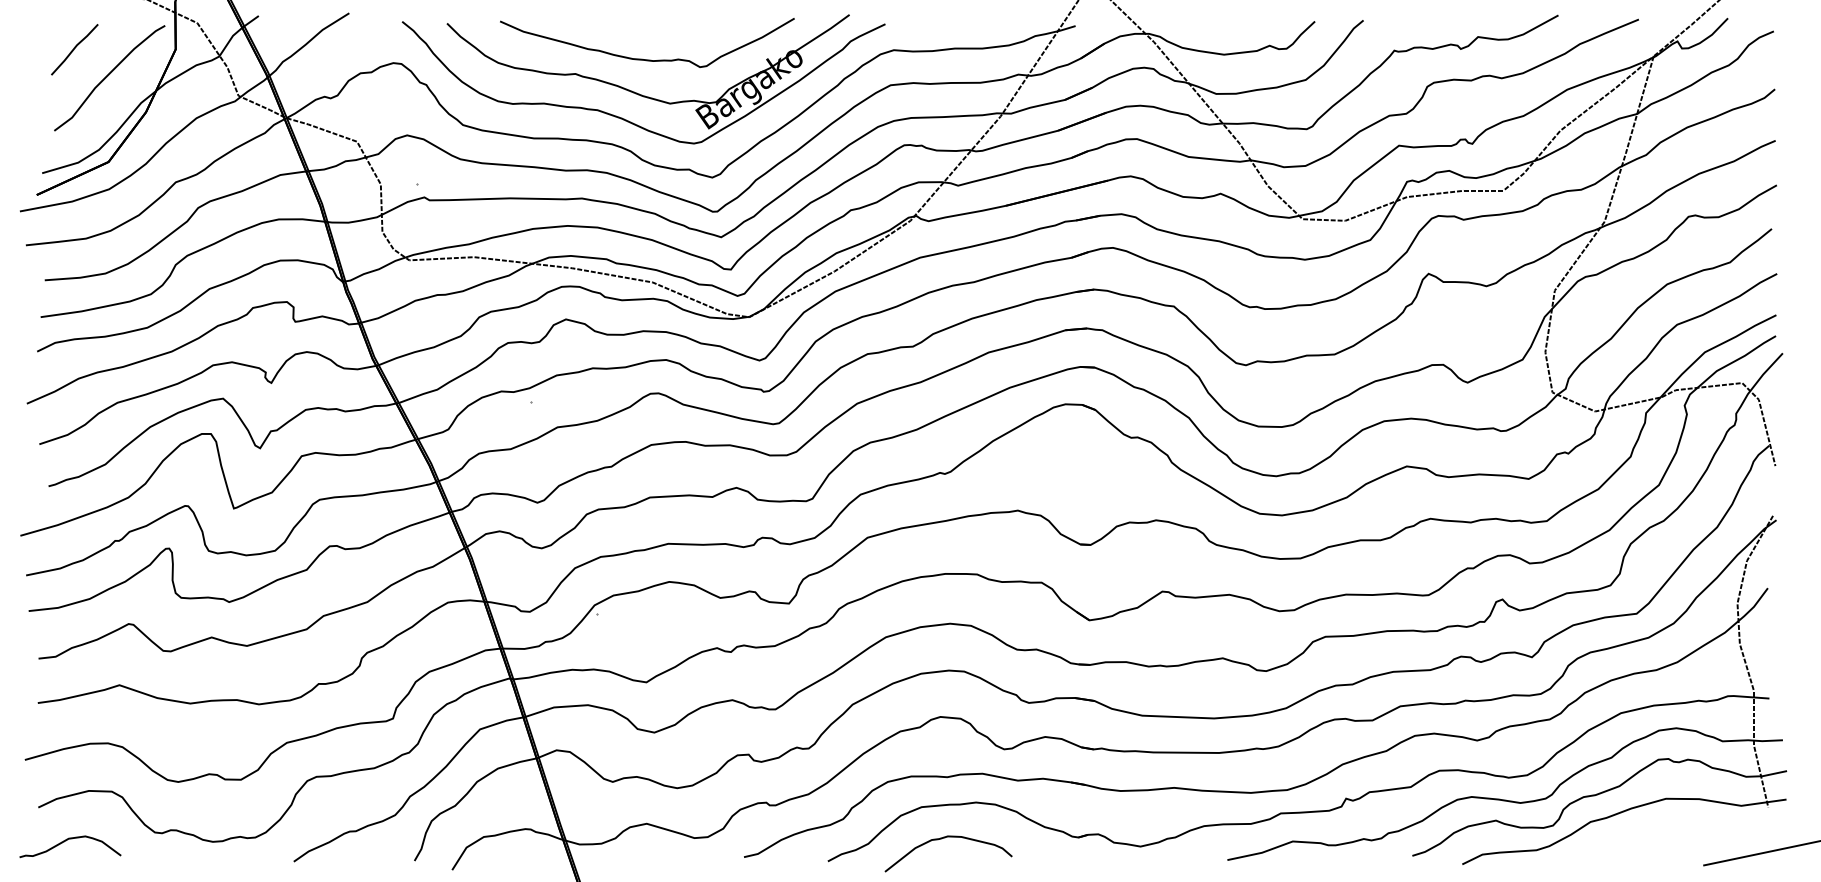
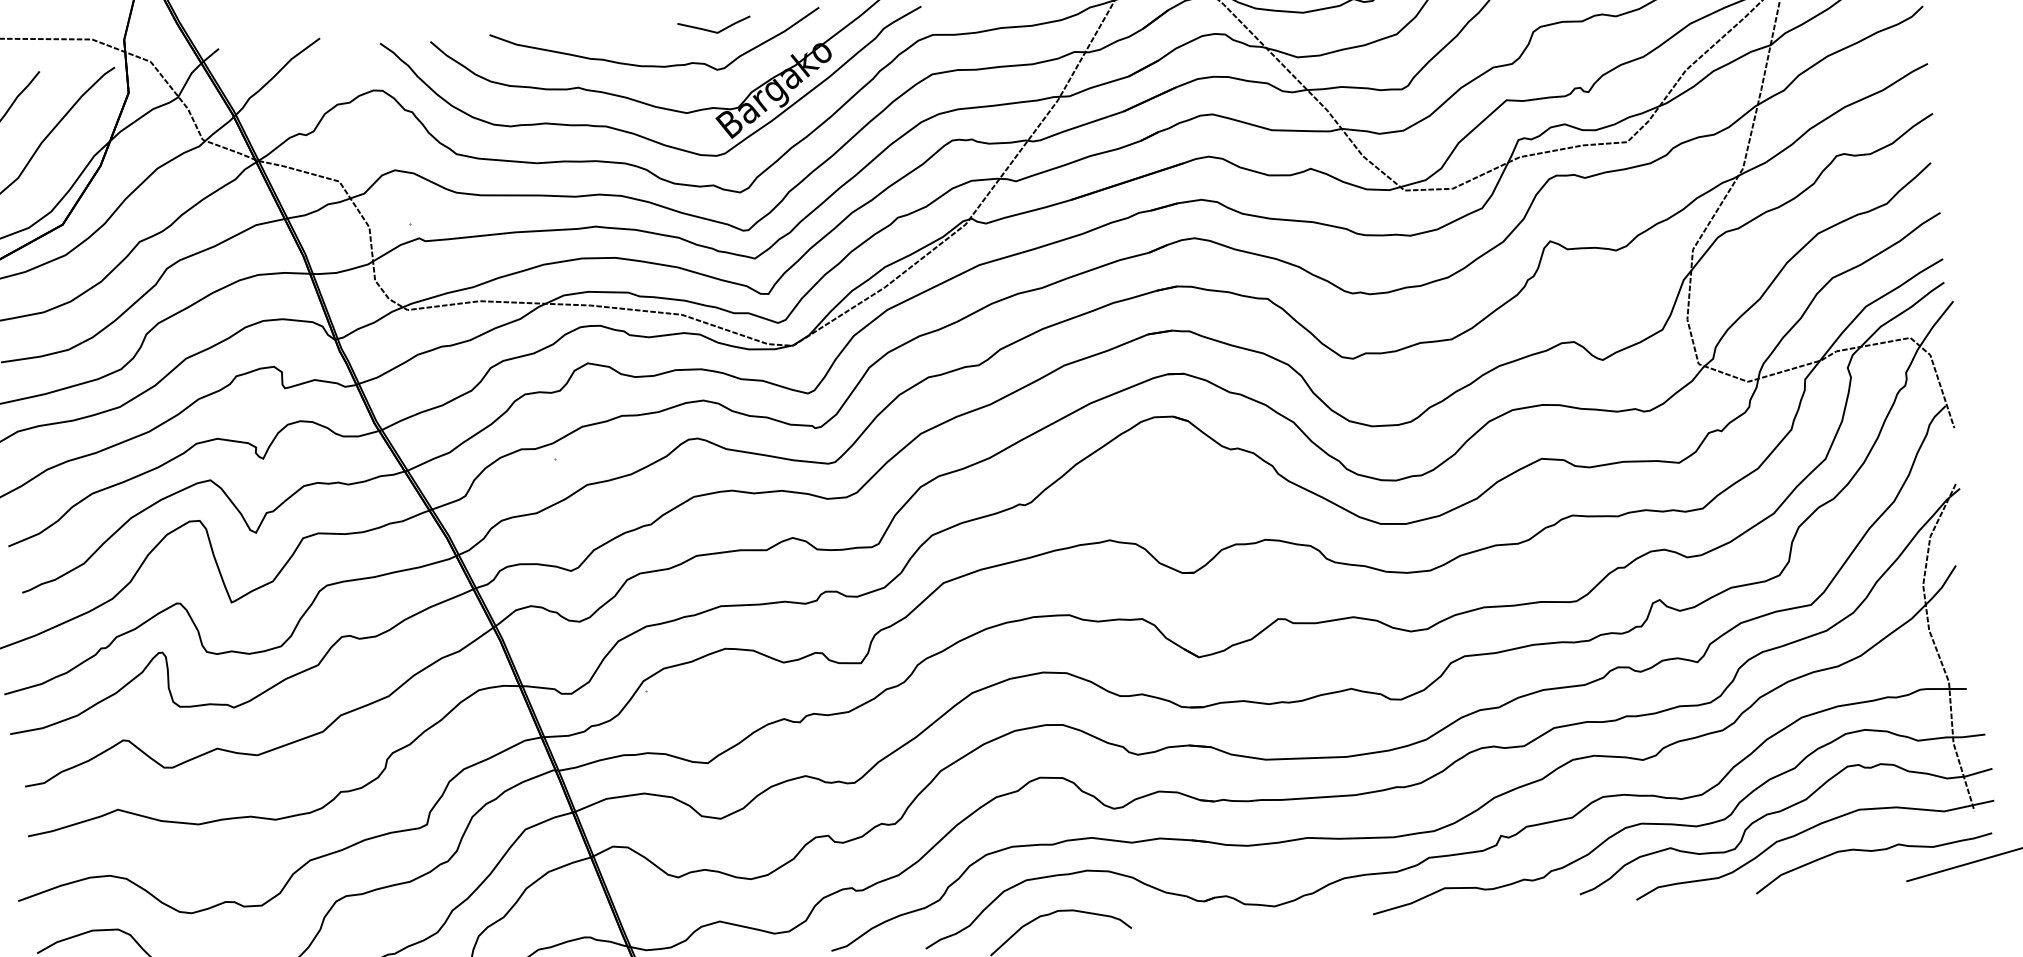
line: (697, 31) -> (711, 30), added
curve: (1675, 837) -> (1873, 852), added

